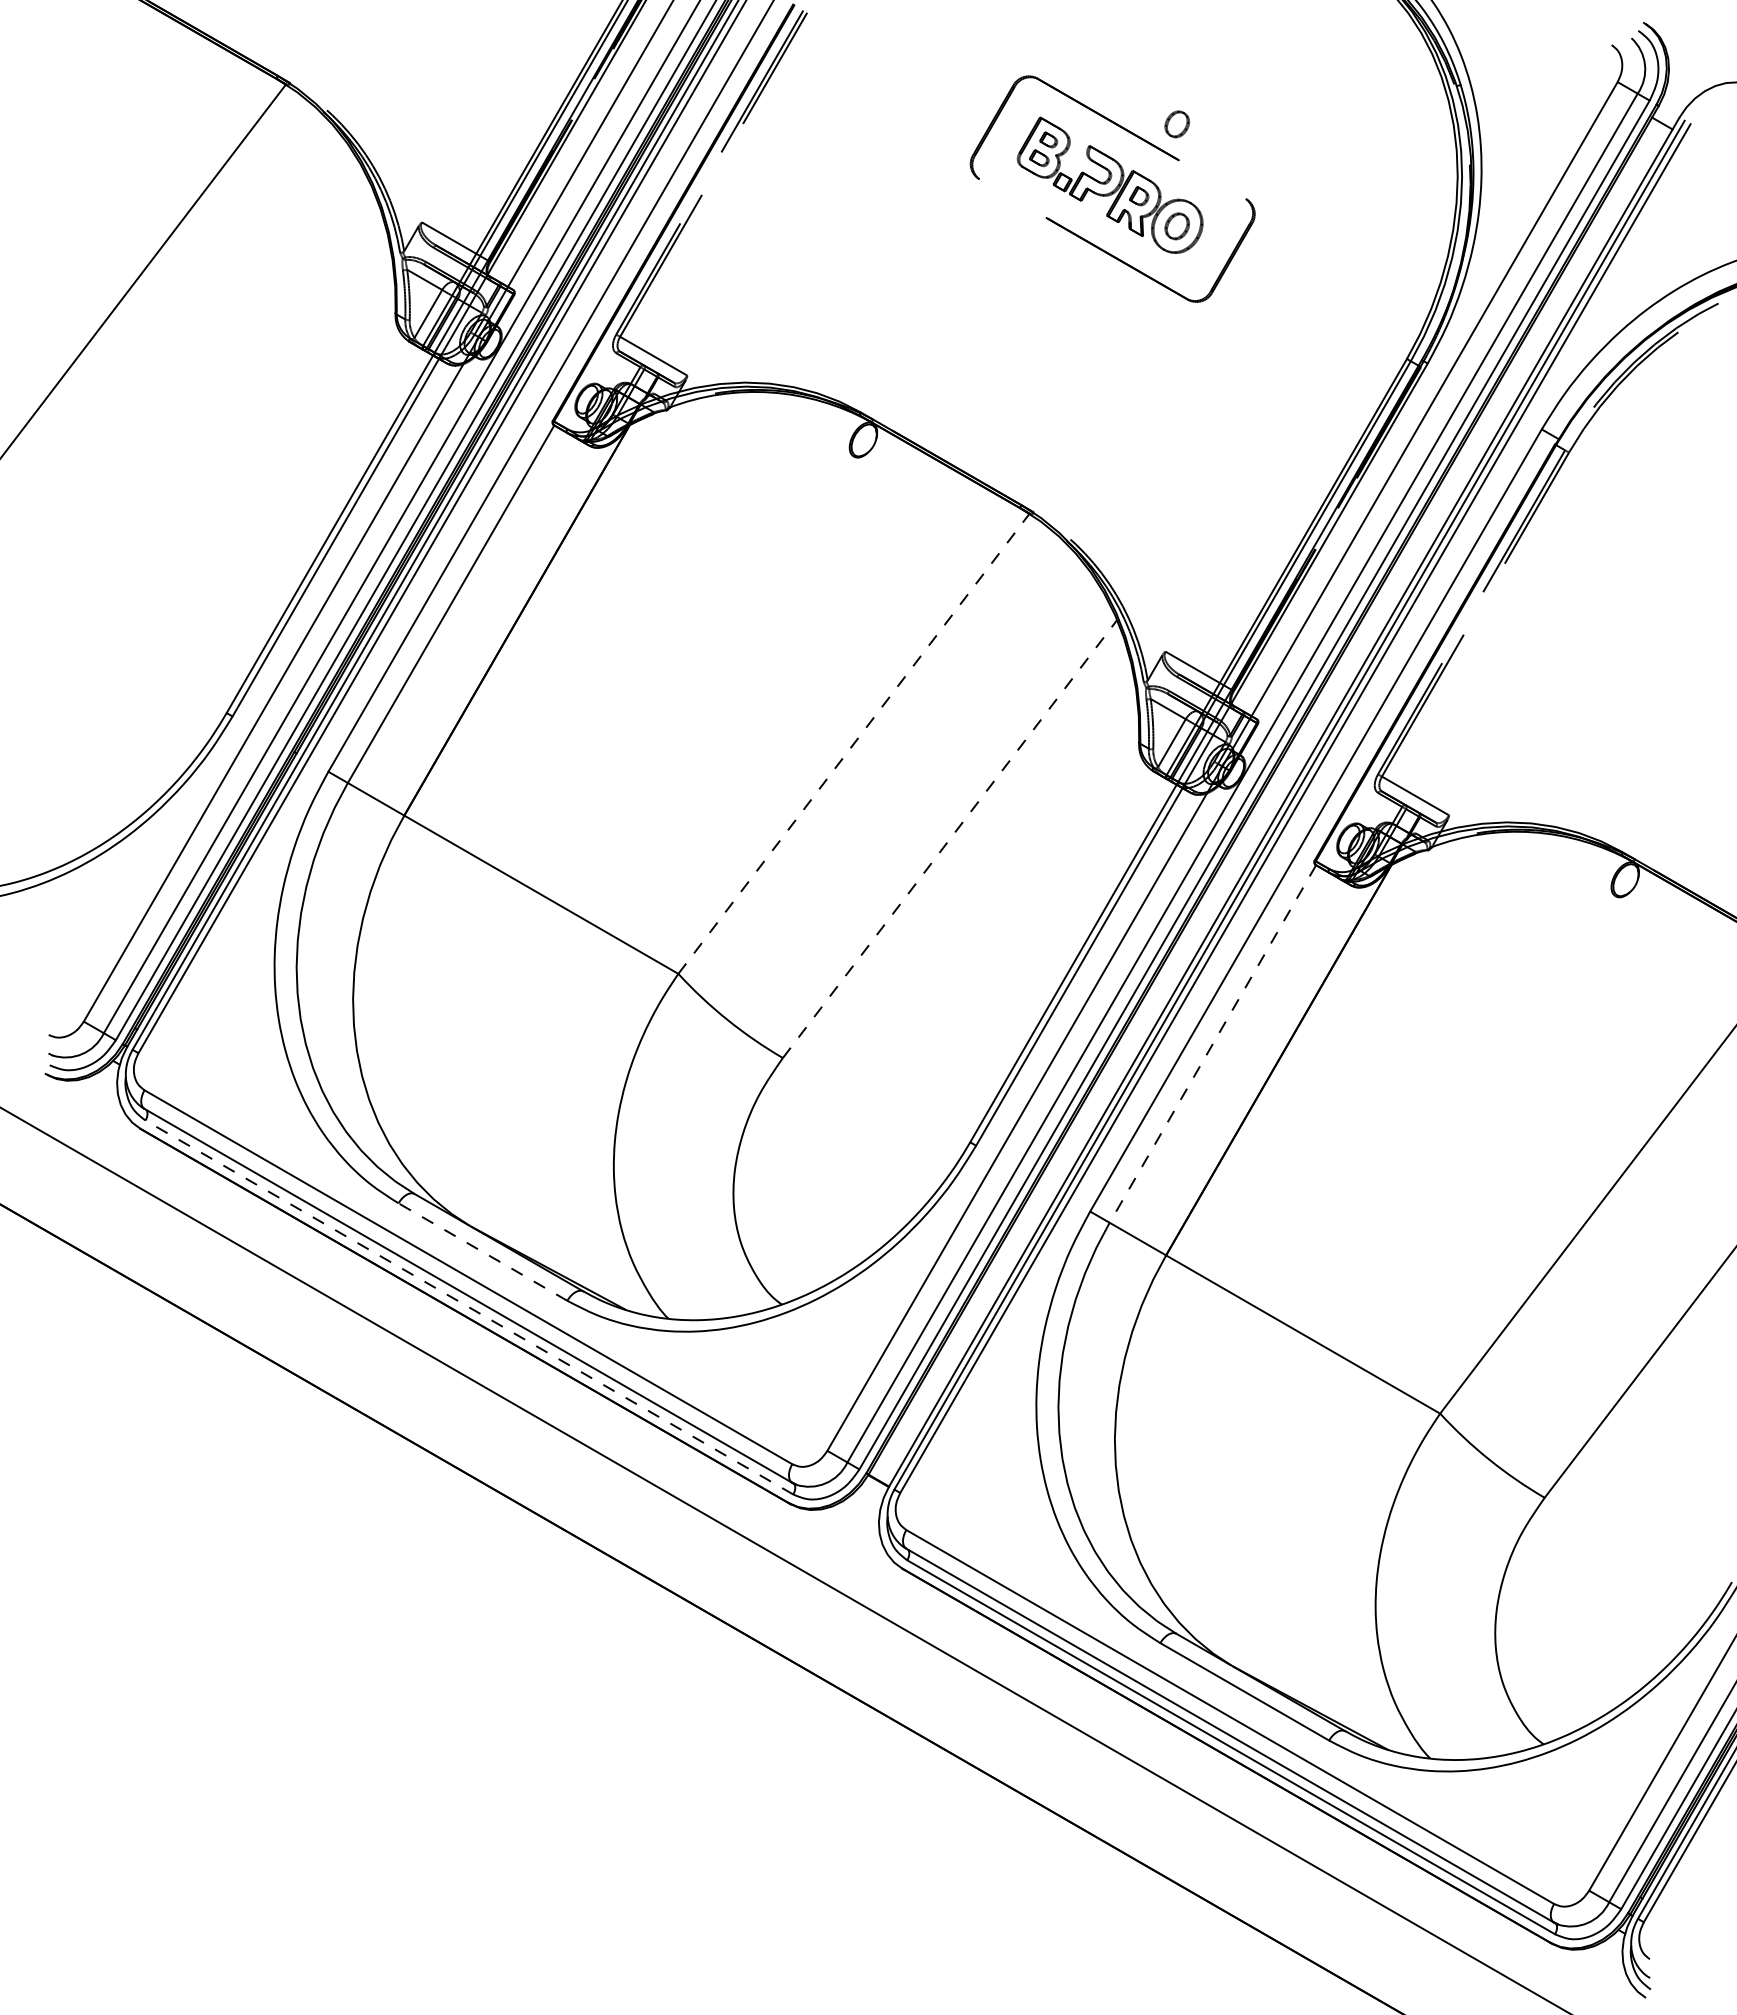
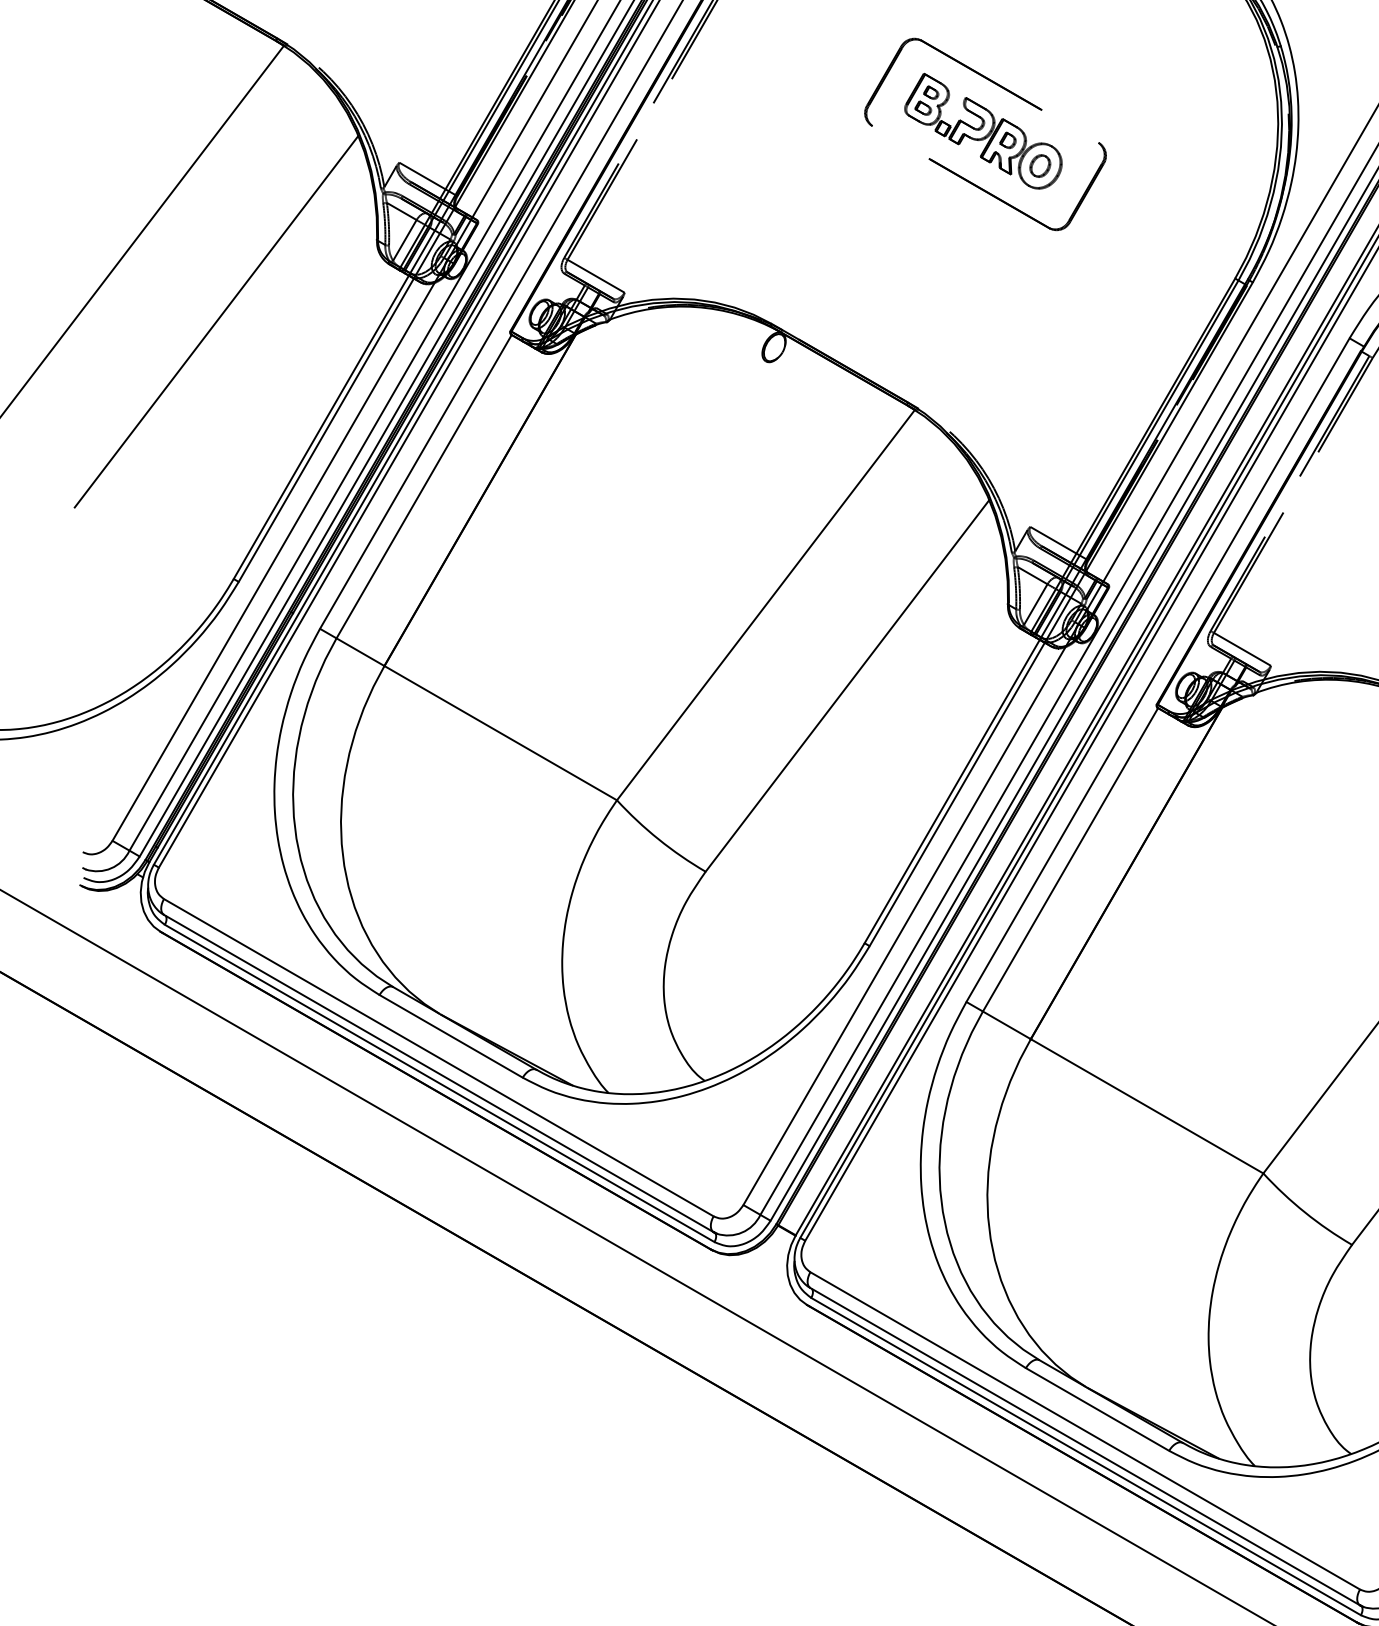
part: (1176, 124) -> (1039, 79), removed
line: (206, 409) -> (216, 321), added
line: (854, 743) -> (766, 604), dashed -> solid
line: (950, 839) -> (847, 686), dashed -> solid
line: (1212, 1044) -> (1070, 860), dashed -> solid
line: (482, 1251) -> (450, 1035), dashed -> solid
line: (469, 1307) -> (439, 1083), dashed -> solid

